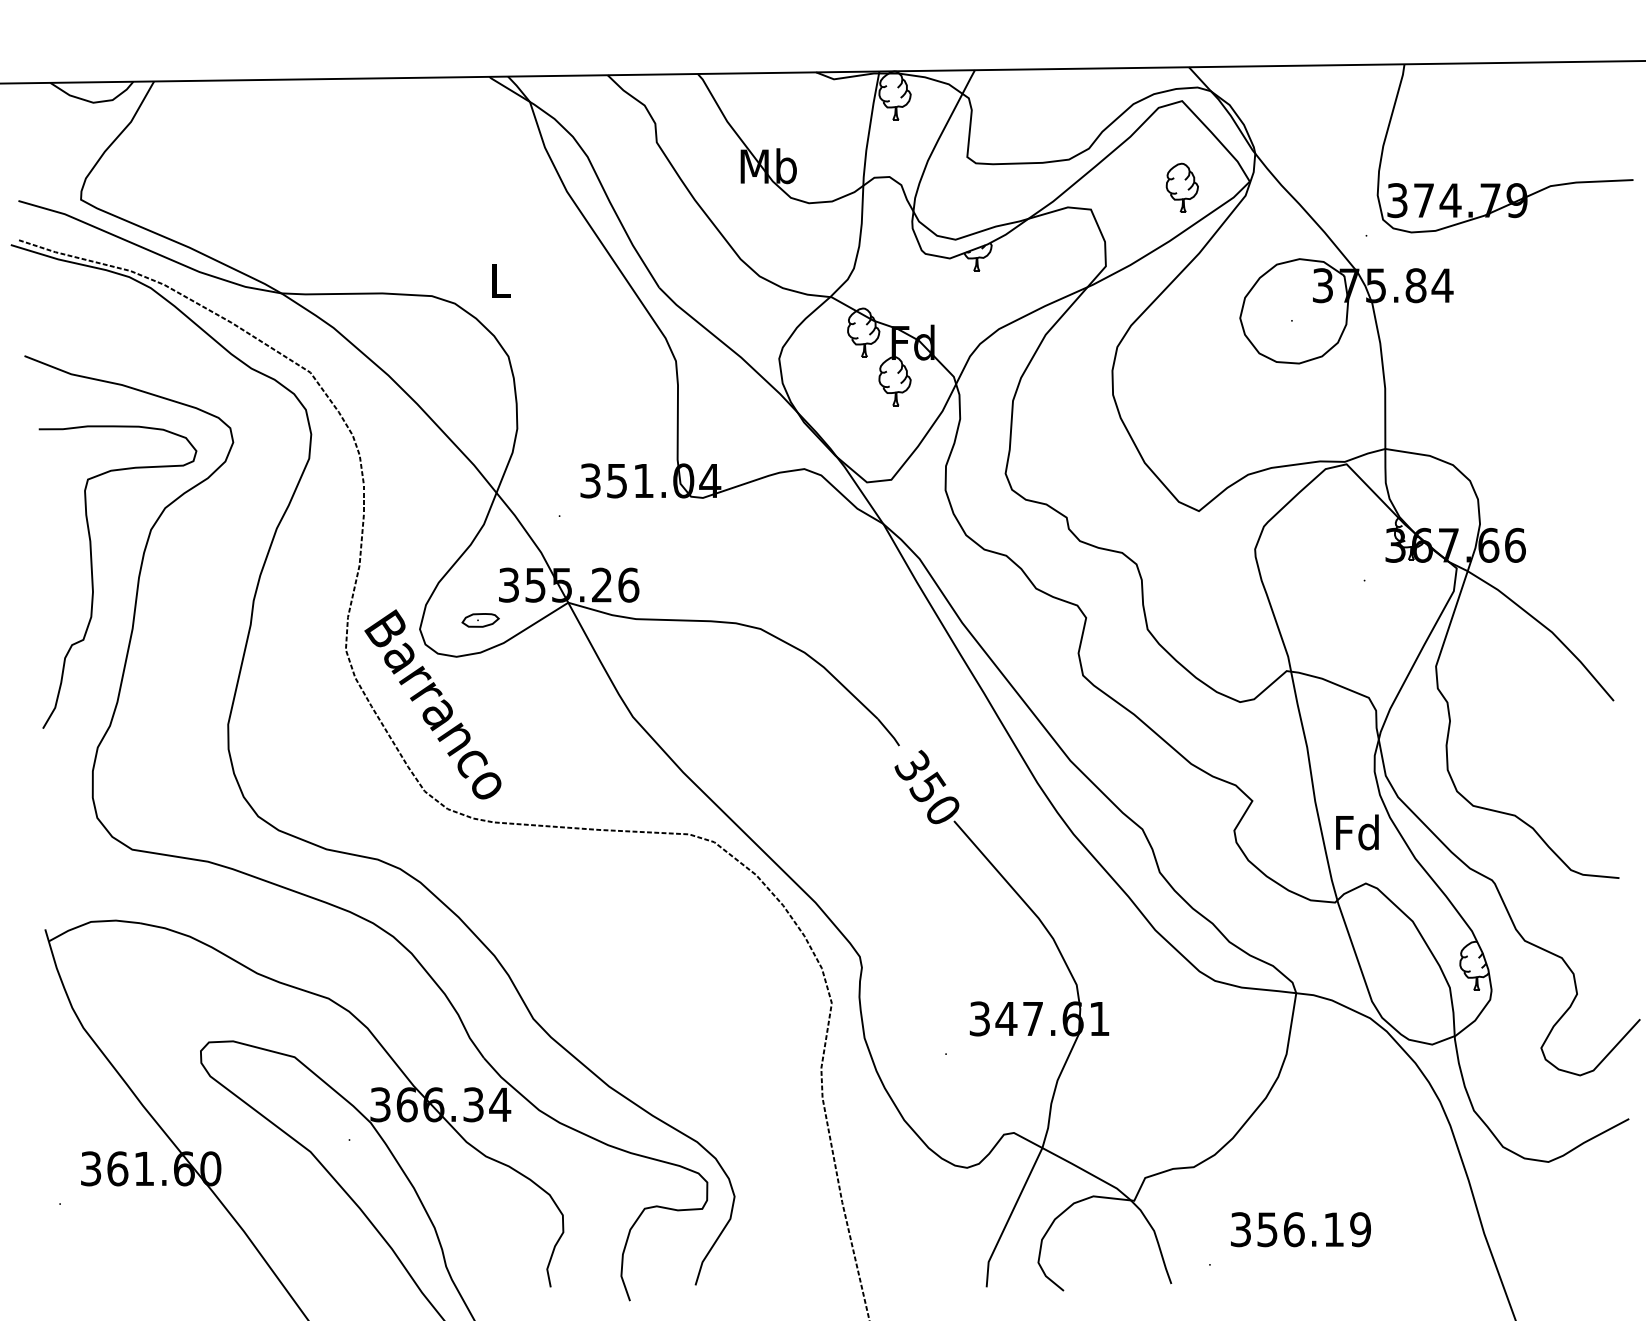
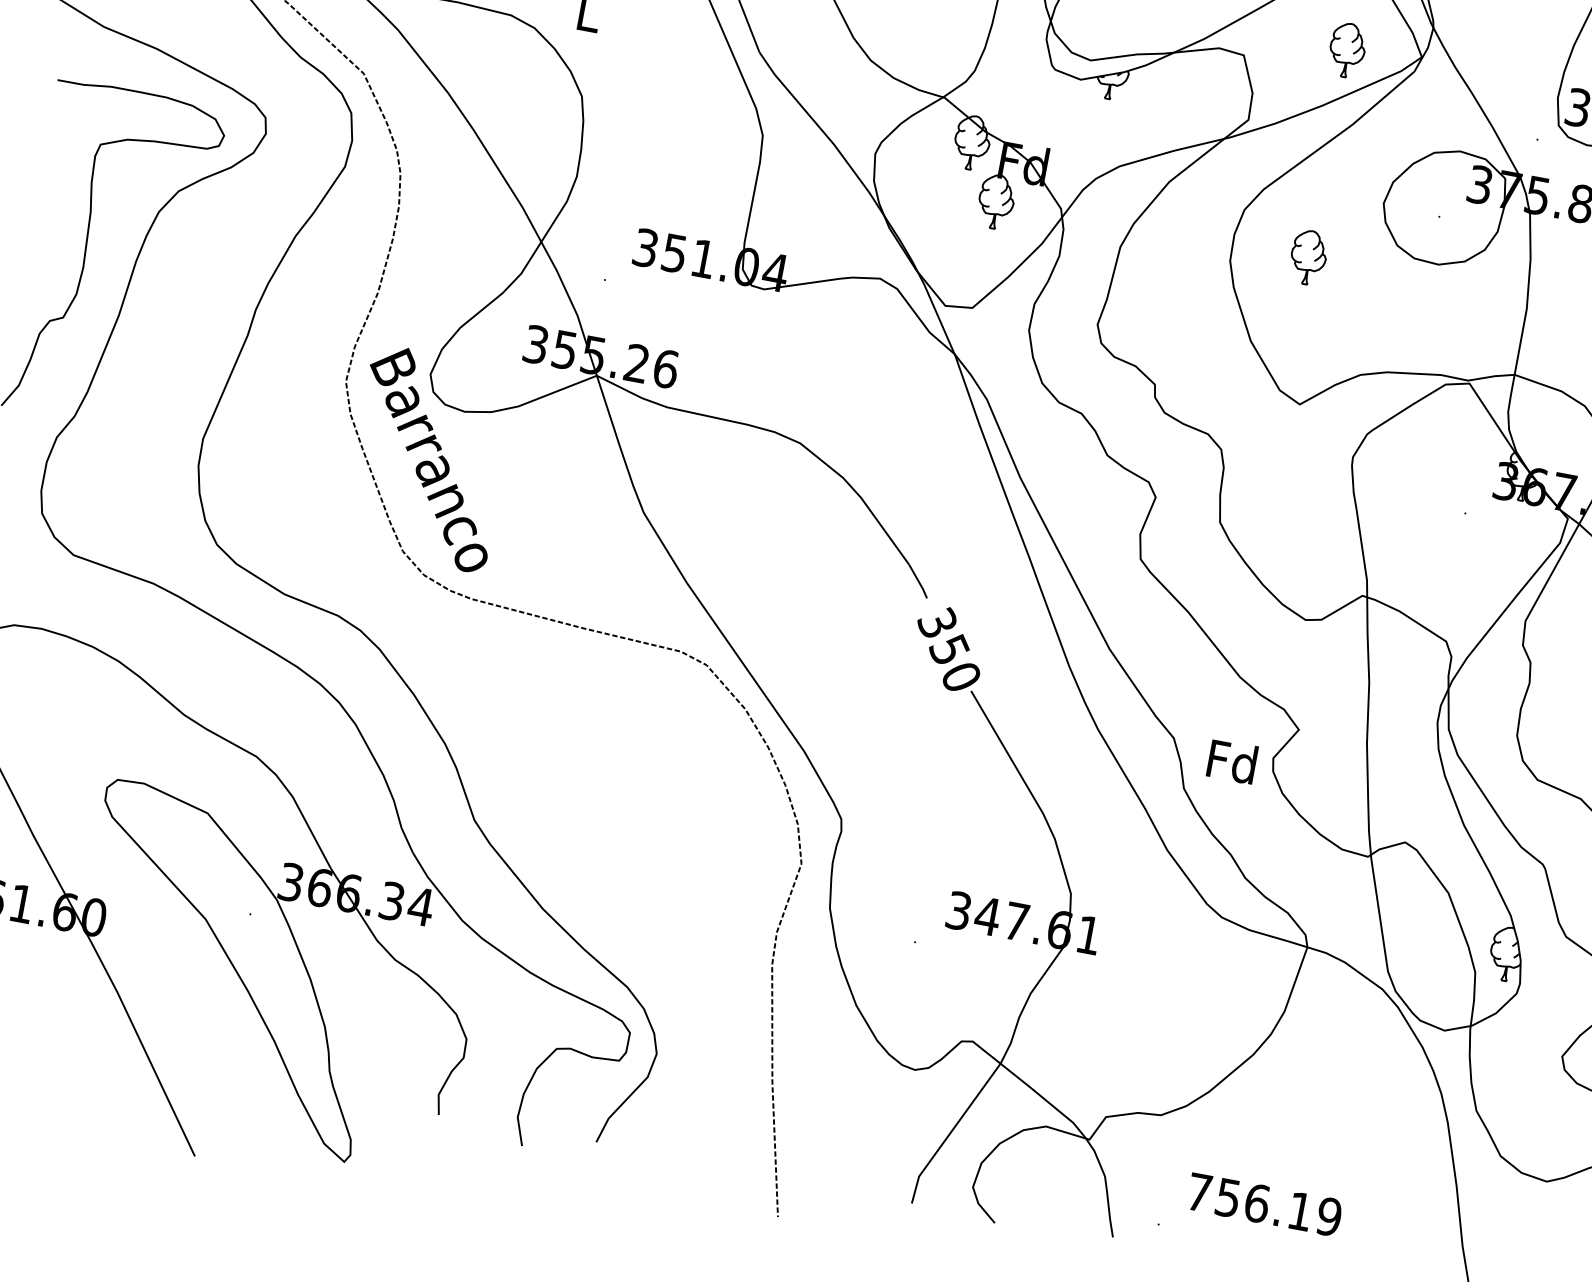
part: (1181, 378) -> (1307, 256), added
part: (480, 620) -> (497, 377), removed
text: (1357, 832) -> (1232, 761), moved
text: (1240, 1229) -> (1198, 1192), 356.19 -> 756.19

